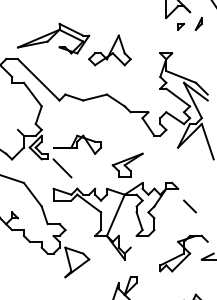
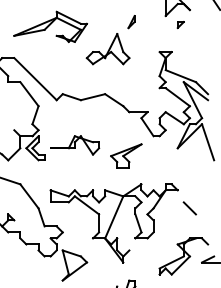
part: (198, 23) -> (131, 21), moved
part: (53, 38) -> (50, 26), moved
part: (127, 164) -> (126, 155), moved
line: (62, 168) -> (59, 169), removed

